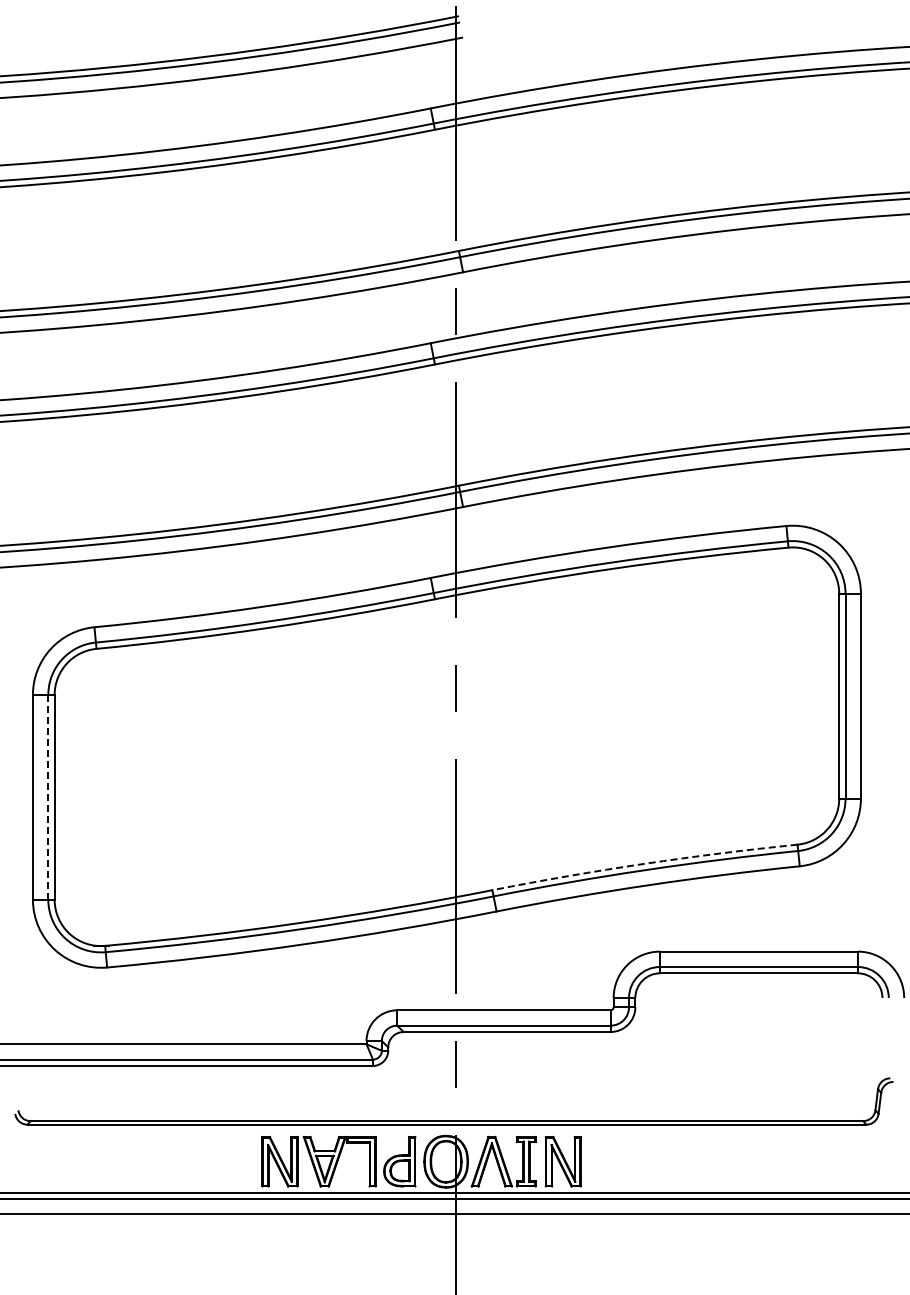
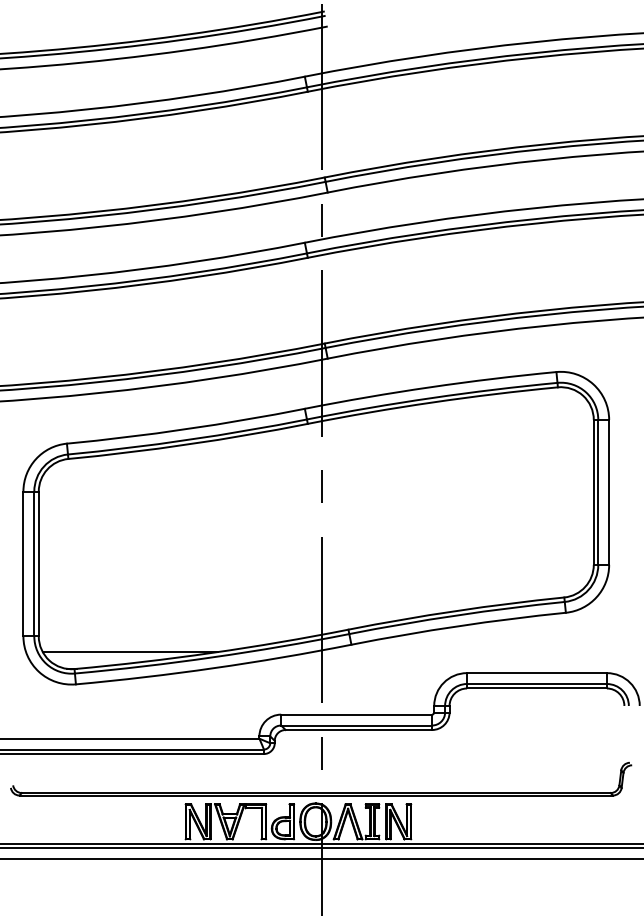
line: (48, 797) -> (34, 564), dashed -> solid
arc: (644, 863) -> (456, 610), dashed -> solid
line: (184, 921) -> (130, 651), added

